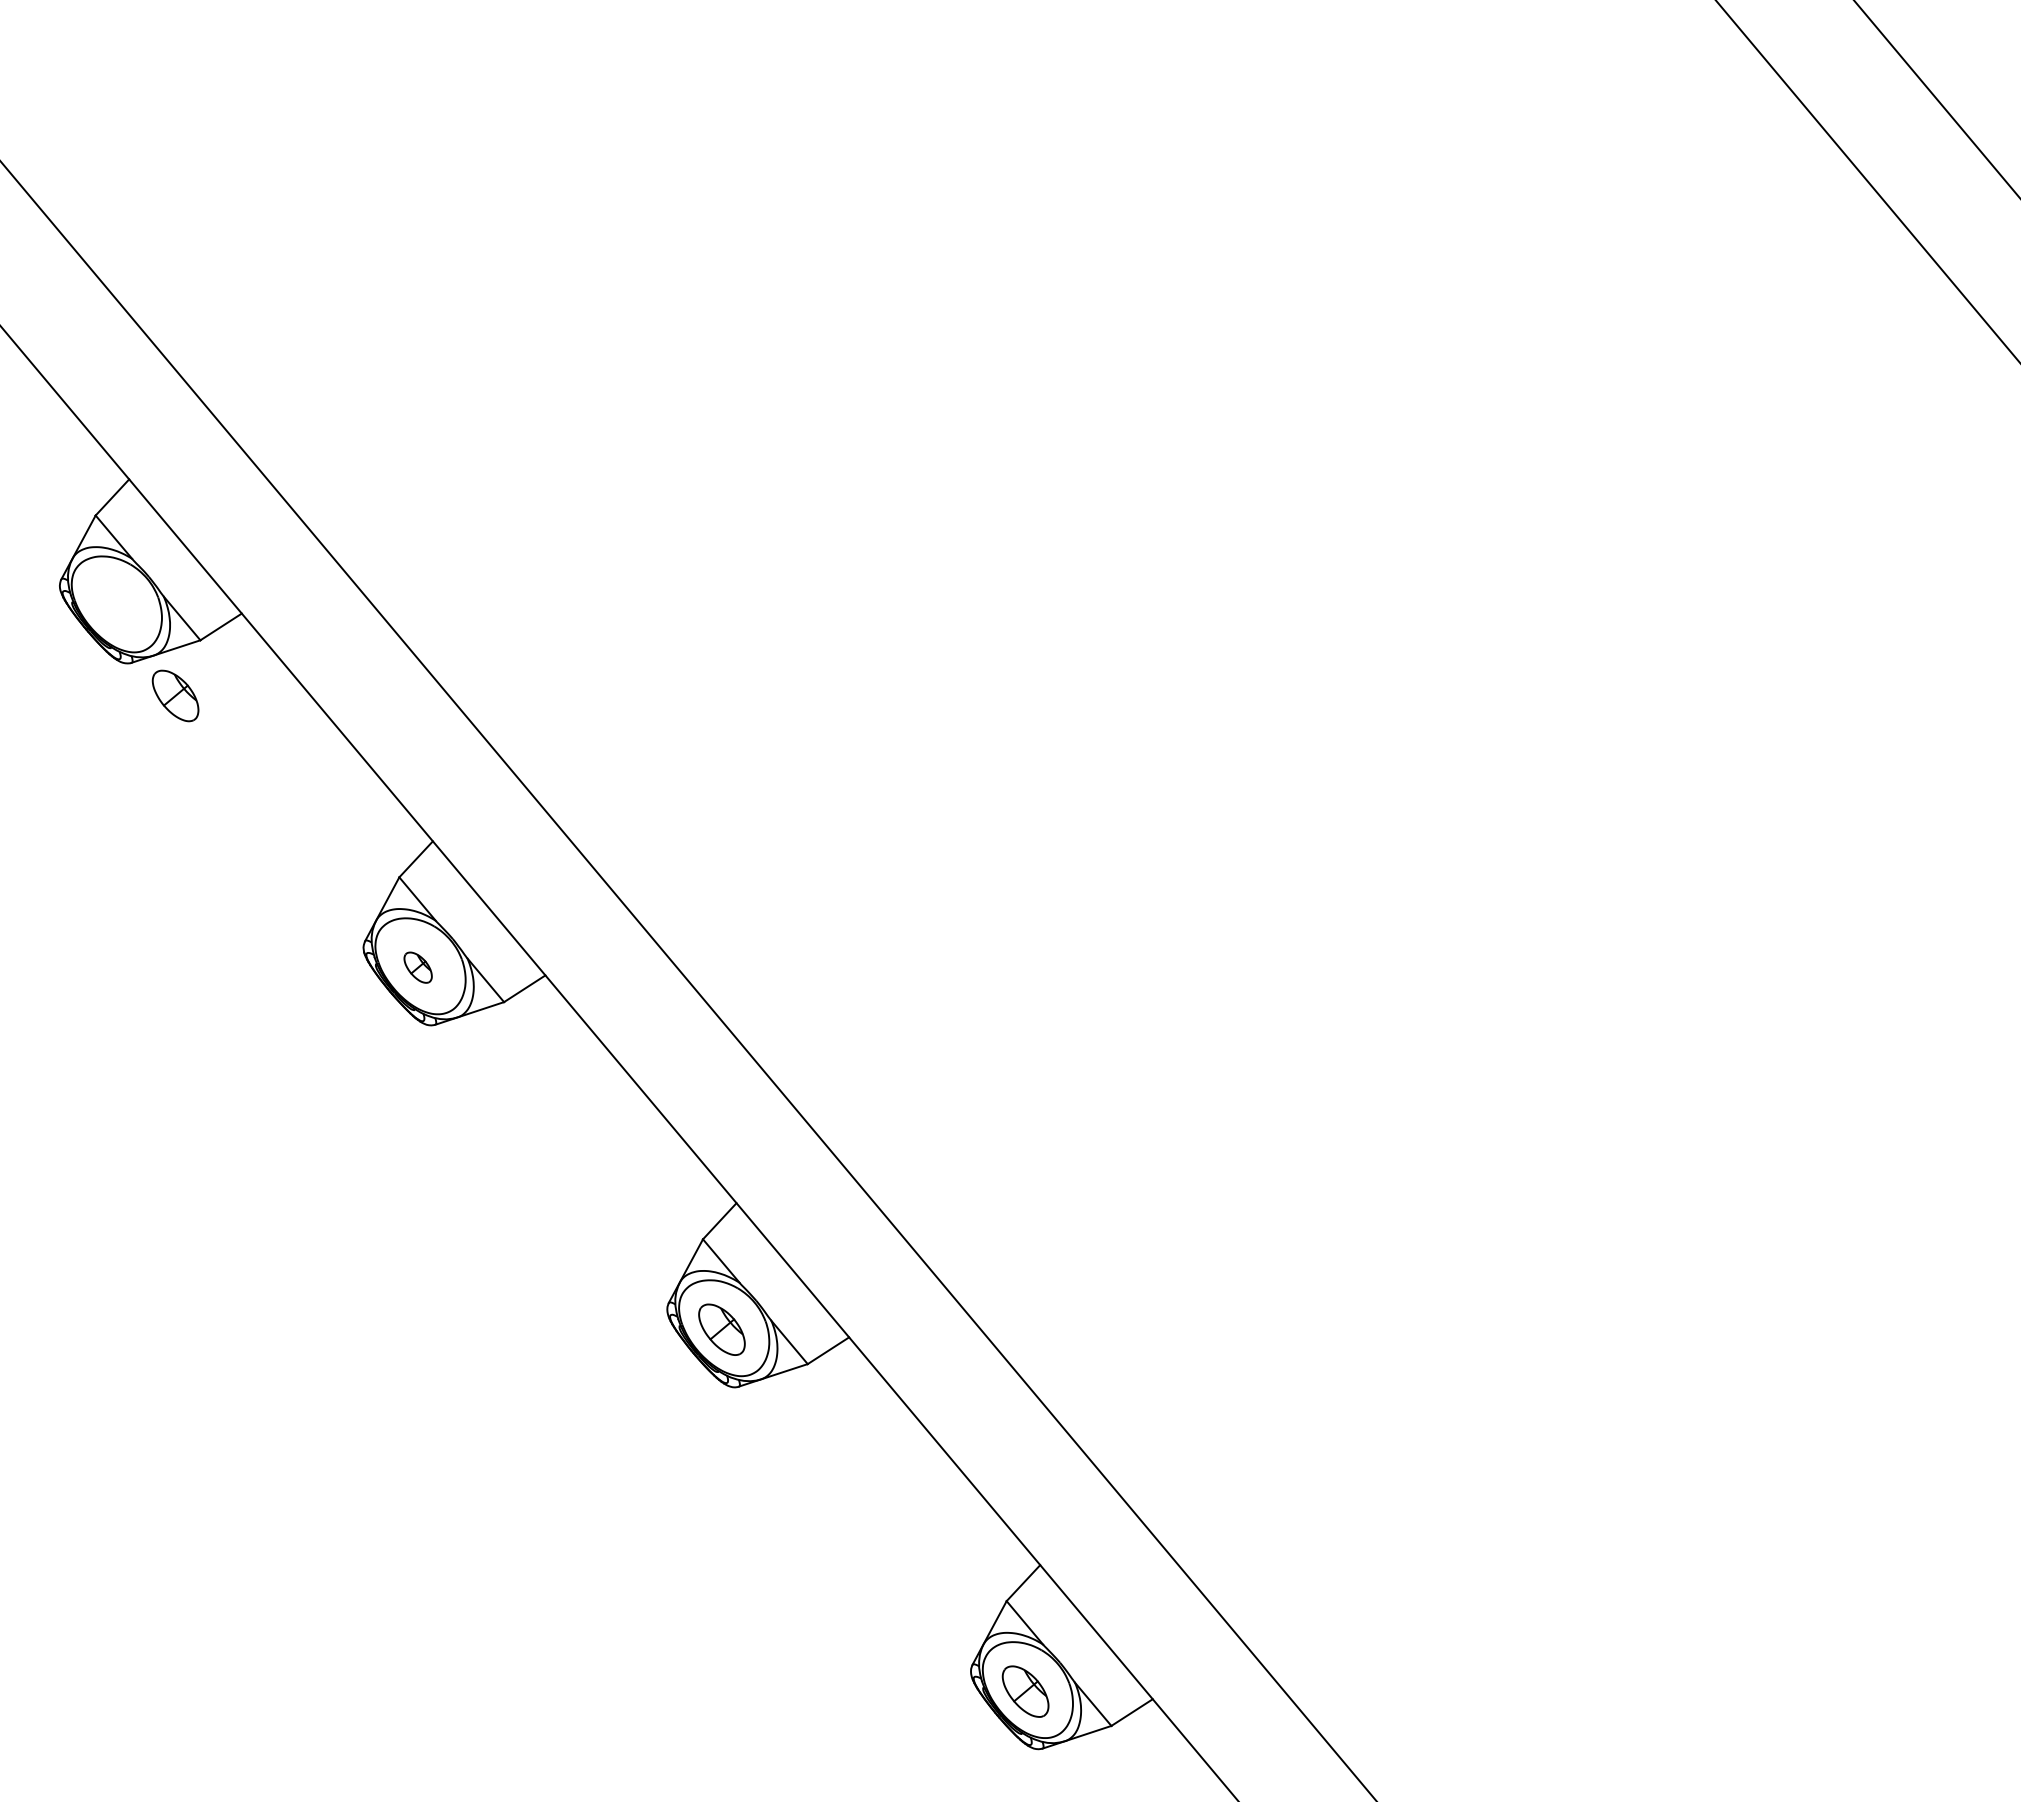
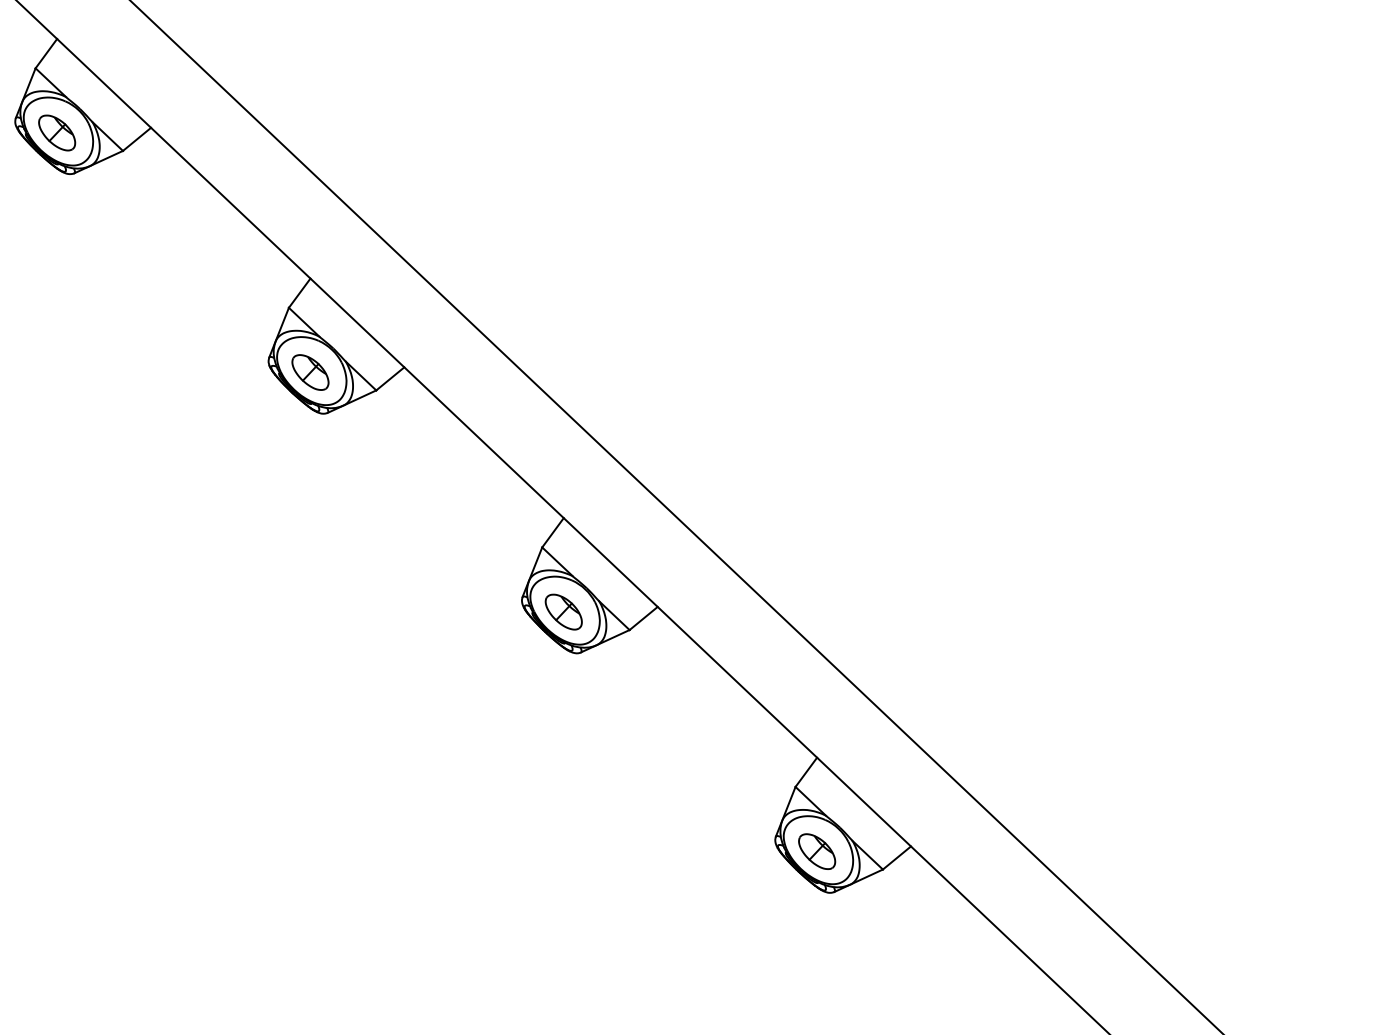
part: (175, 695) -> (57, 132), moved
part: (417, 967) -> (309, 372), size x1.67

